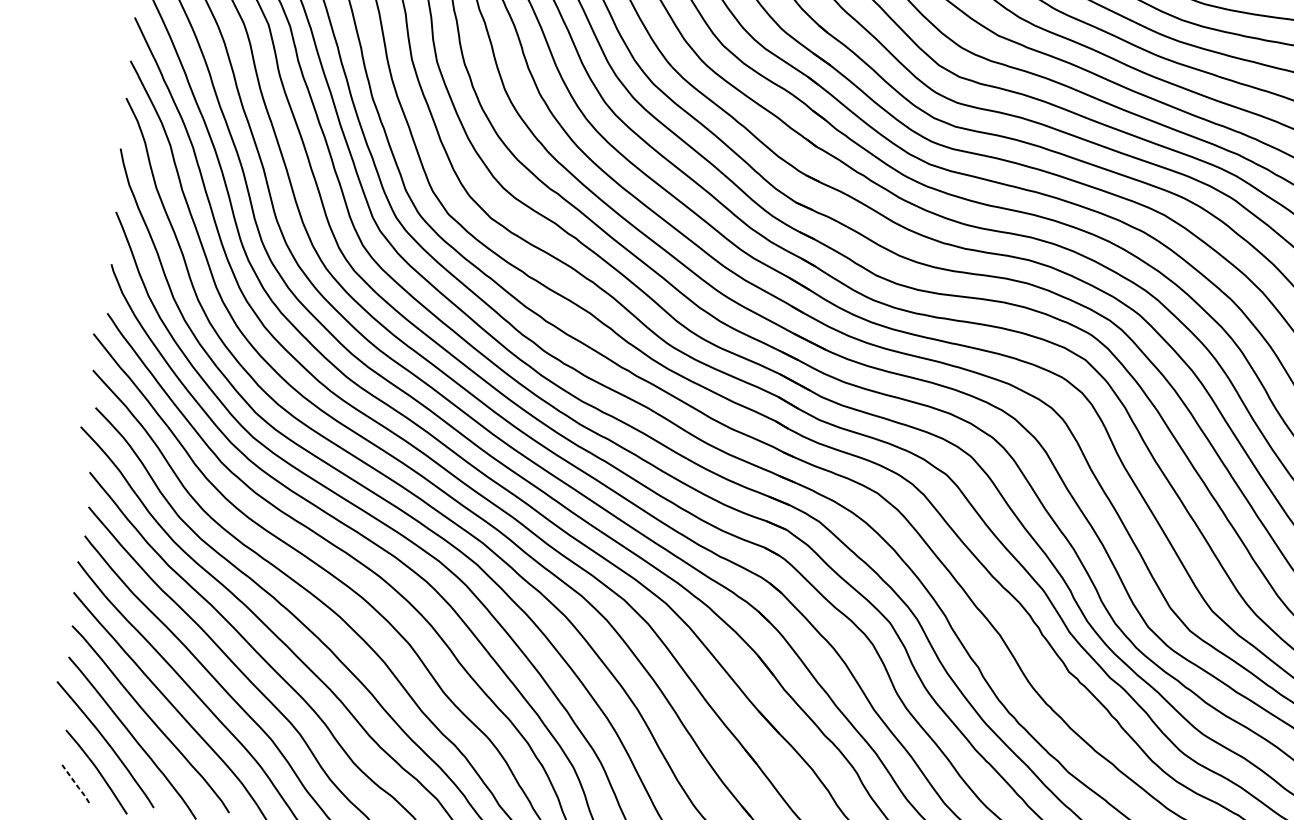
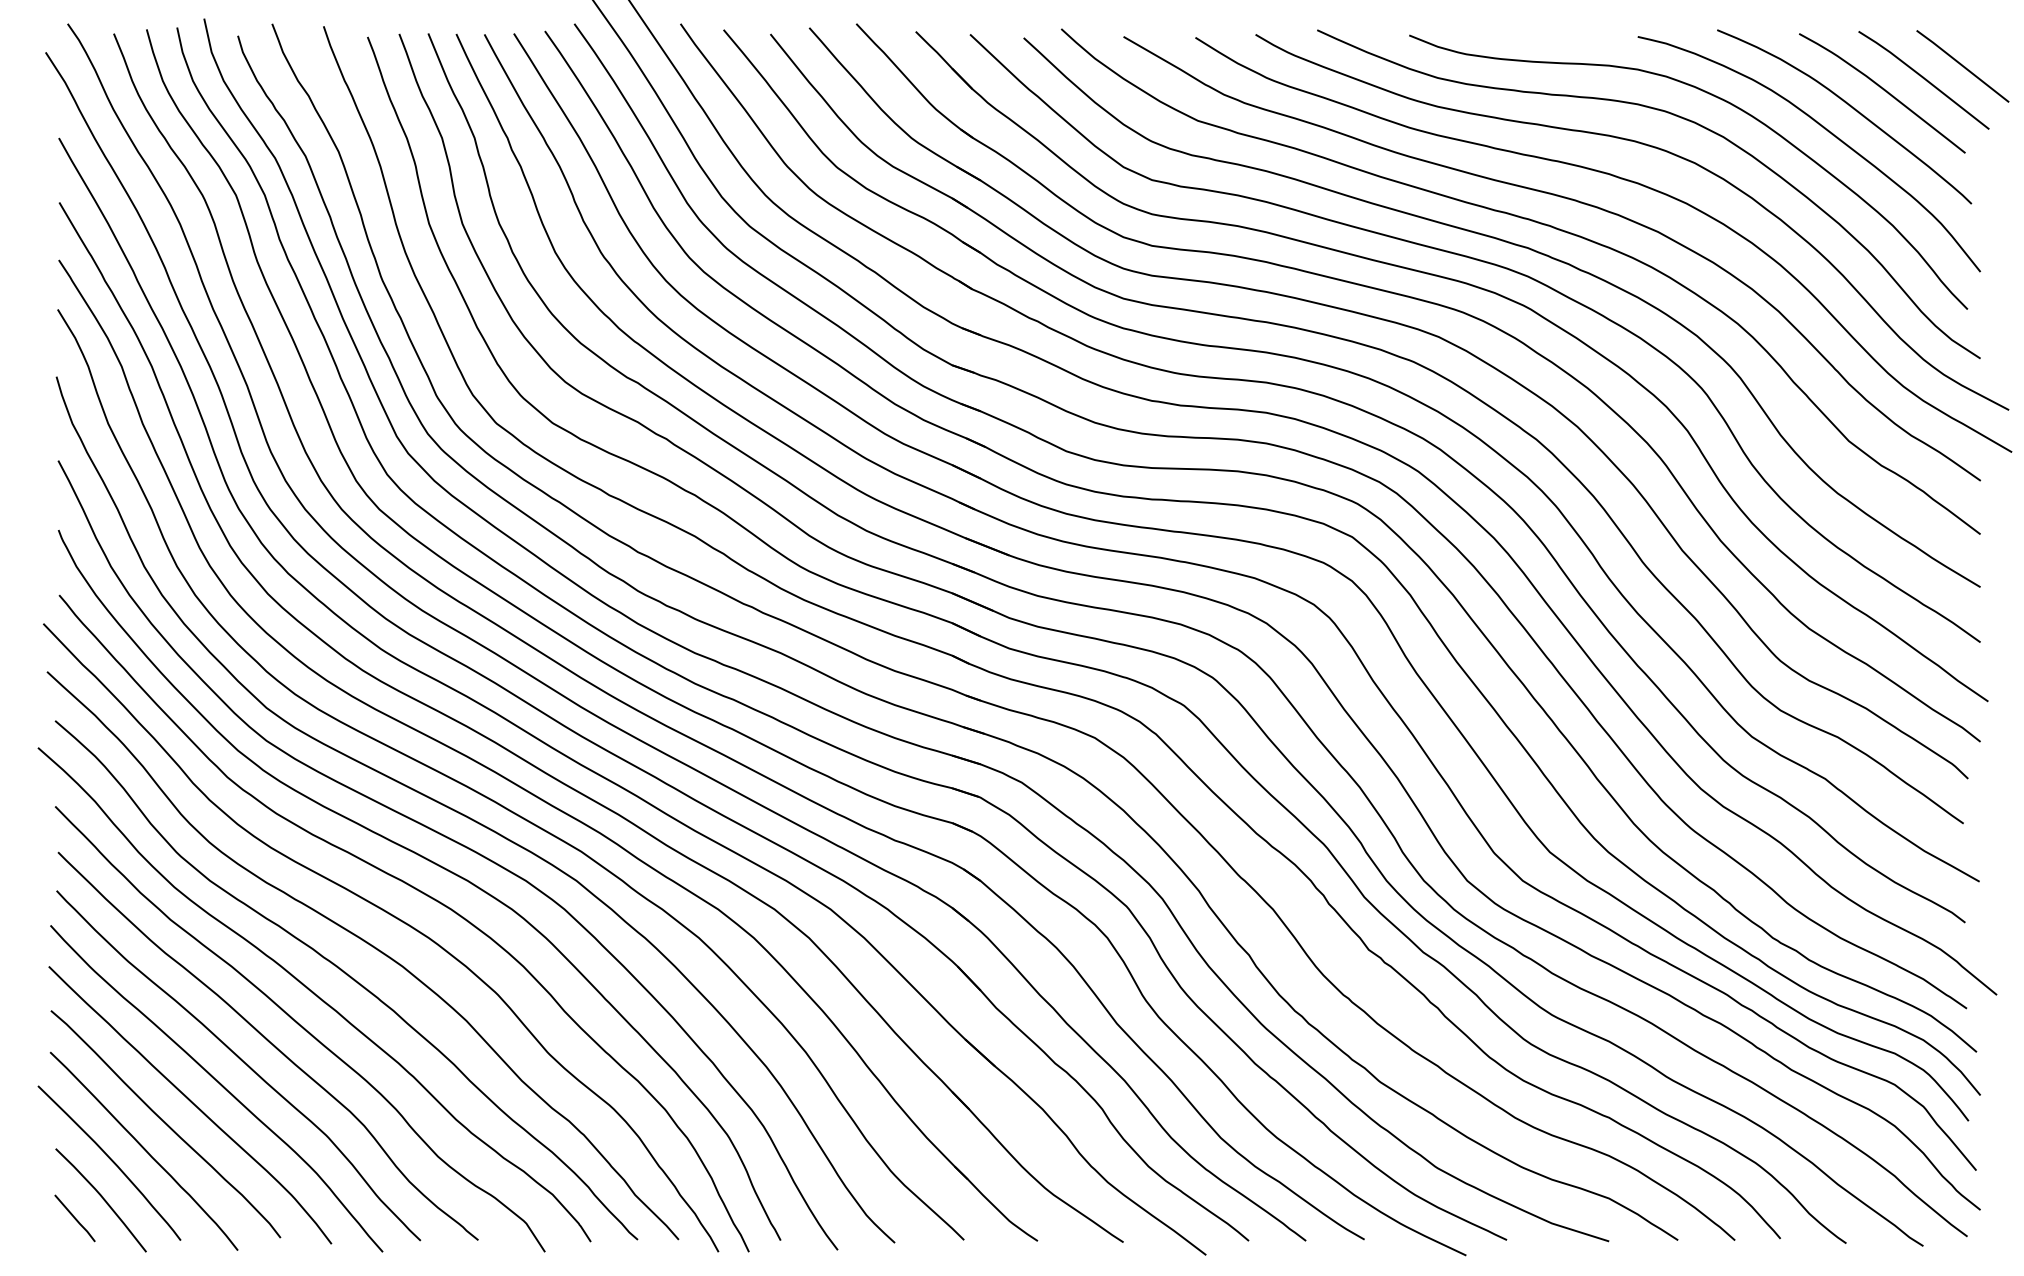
line: (76, 784) -> (75, 1219), dashed -> solid

